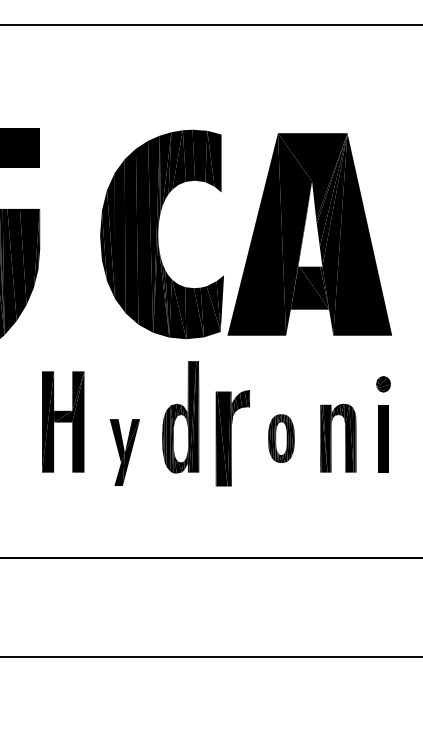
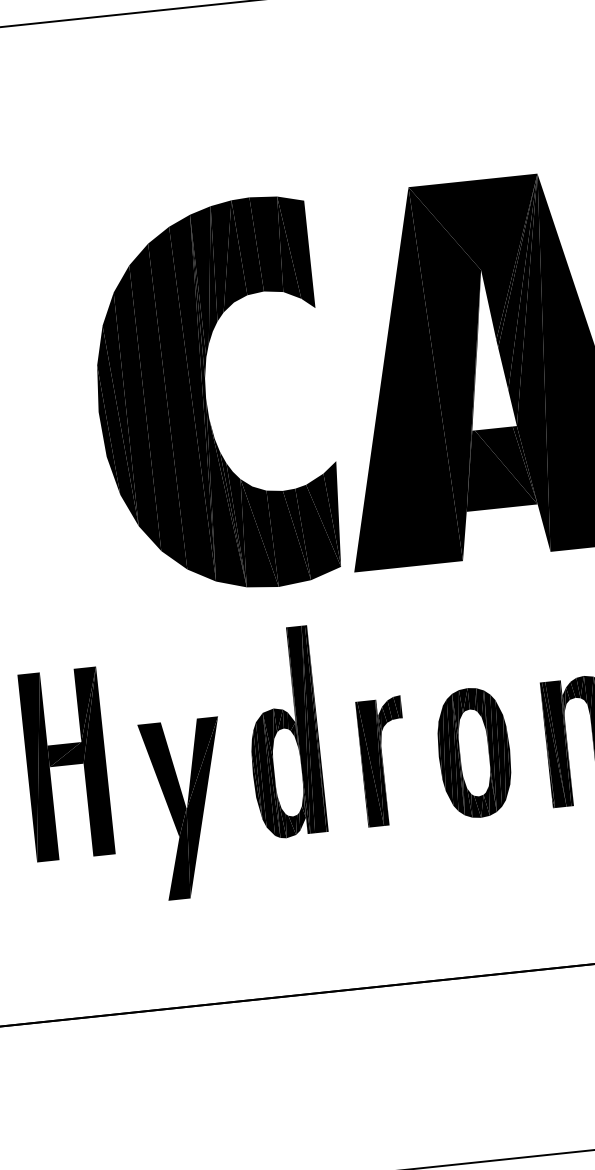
part: (232, 437) -> (383, 760), size x0.71
part: (281, 438) -> (474, 752), size x1.43
part: (124, 452) -> (186, 809), size x1.43

